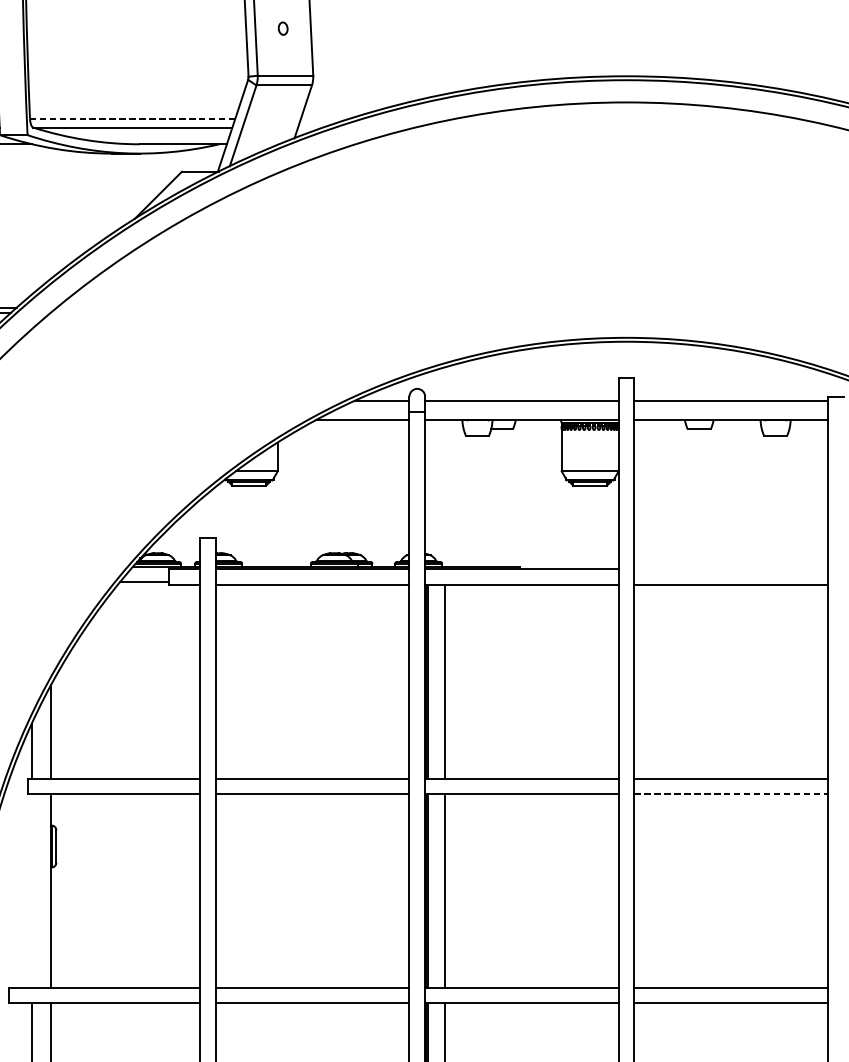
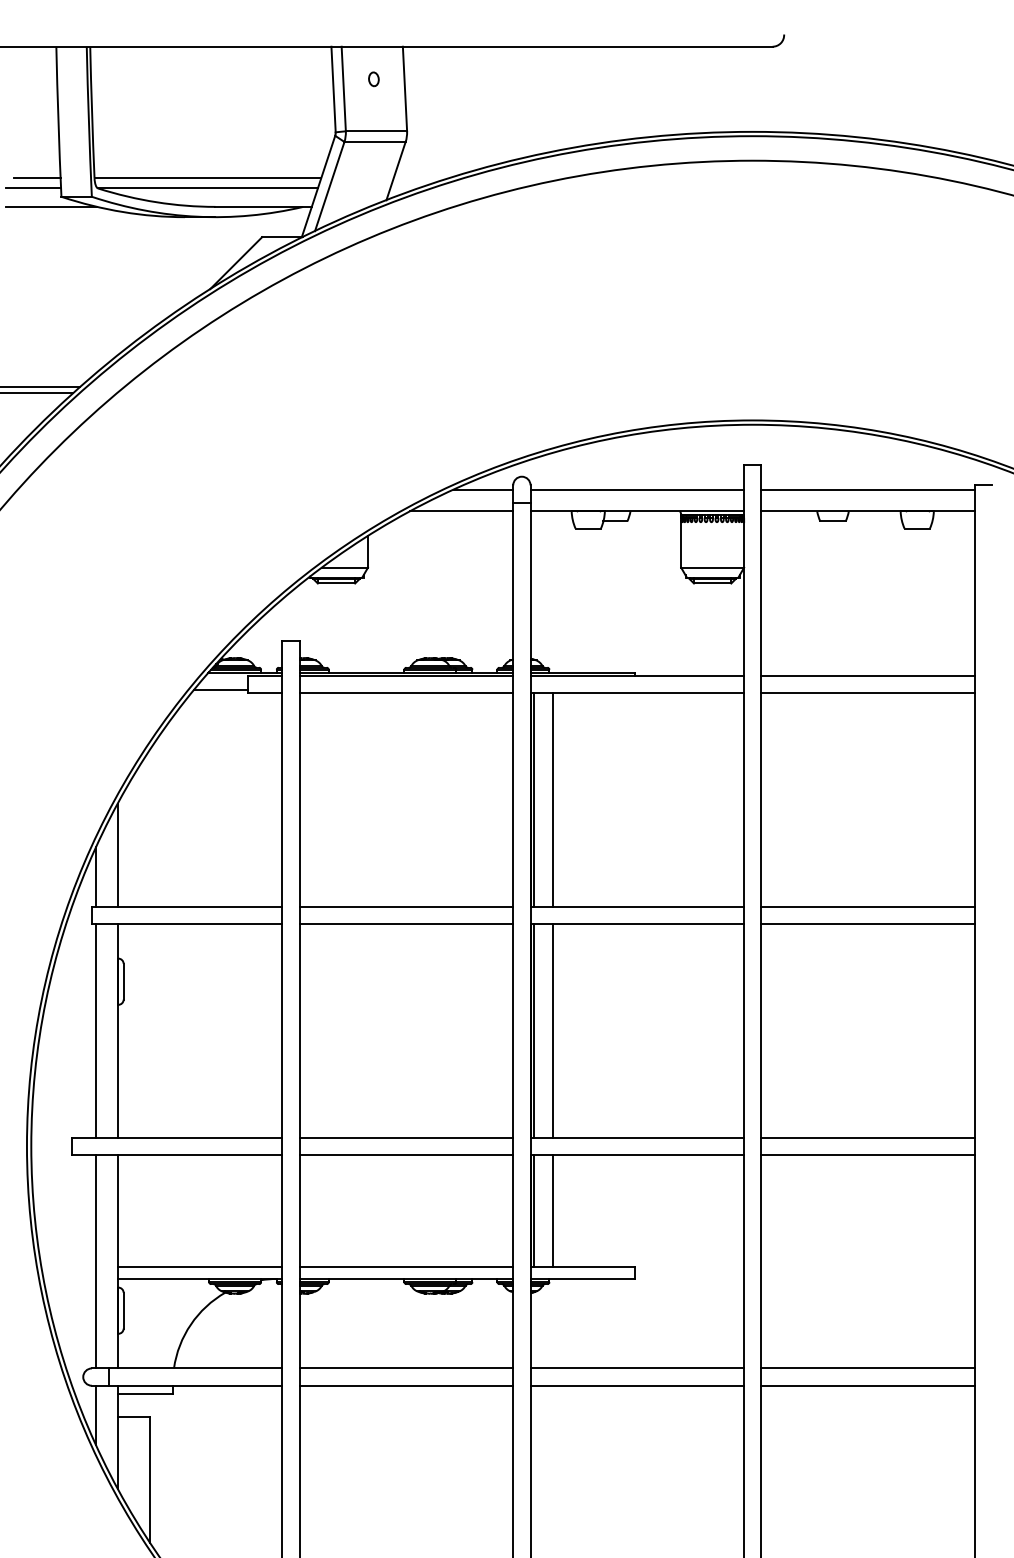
line: (132, 118) -> (207, 178), dashed -> solid
line: (730, 568) -> (867, 675), added
line: (731, 794) -> (868, 924), dashed -> solid
line: (31, 890) -> (96, 1030), added

